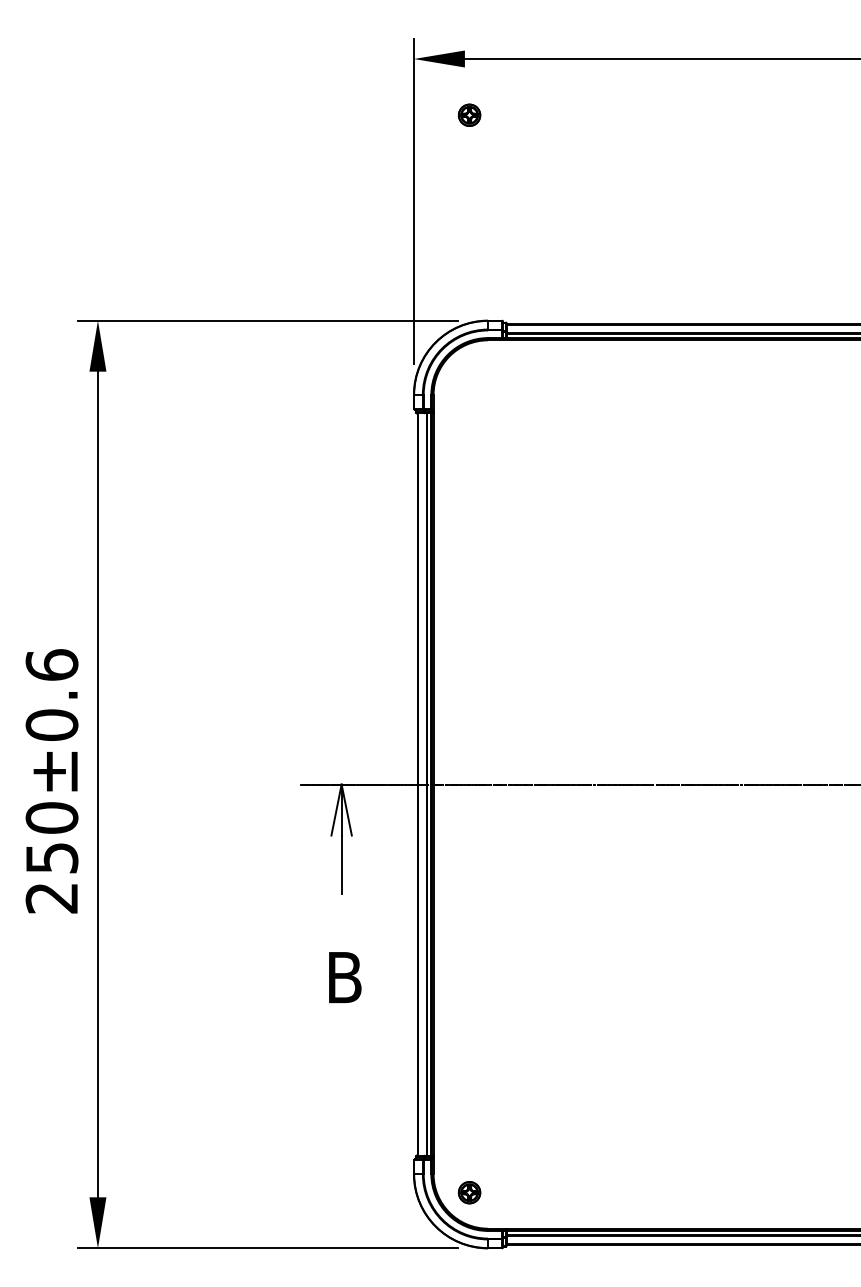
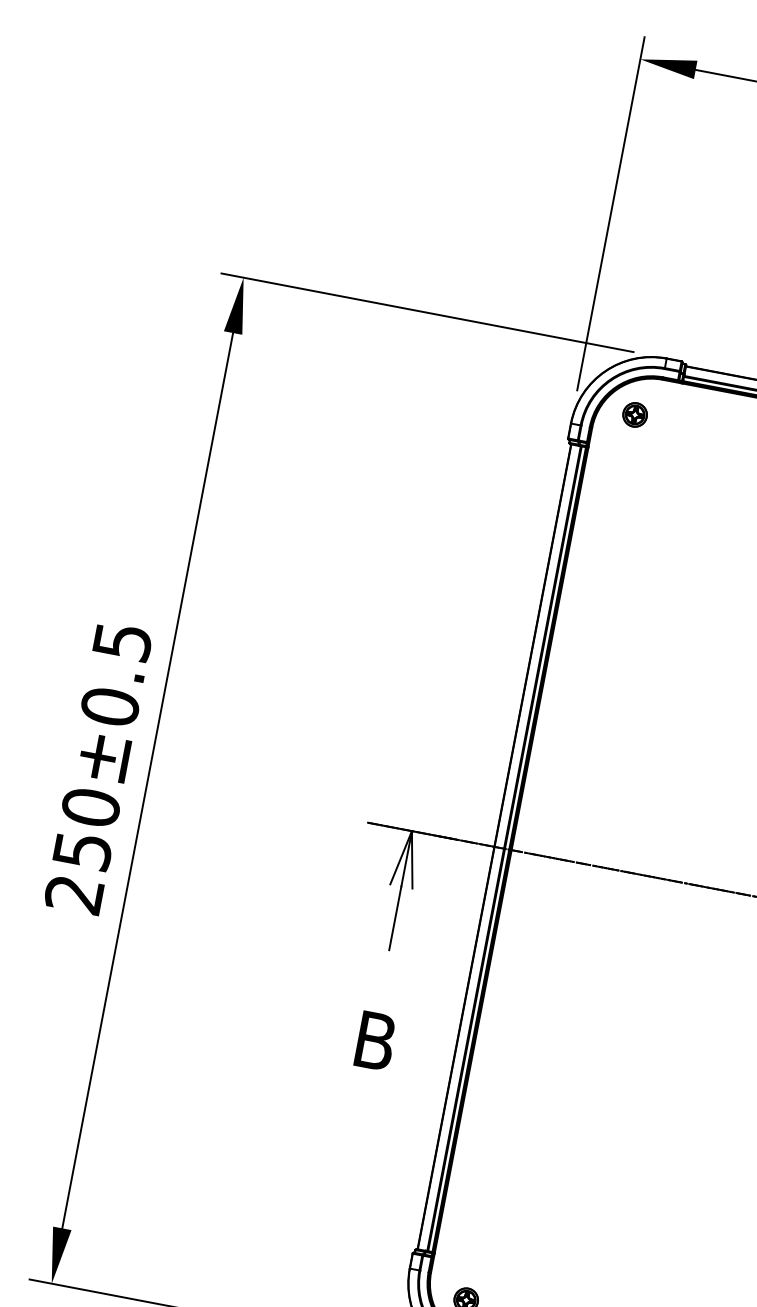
part: (469, 114) -> (635, 414), moved
text: (51, 664) -> (122, 640), 250±0.6 -> 250±0.5

